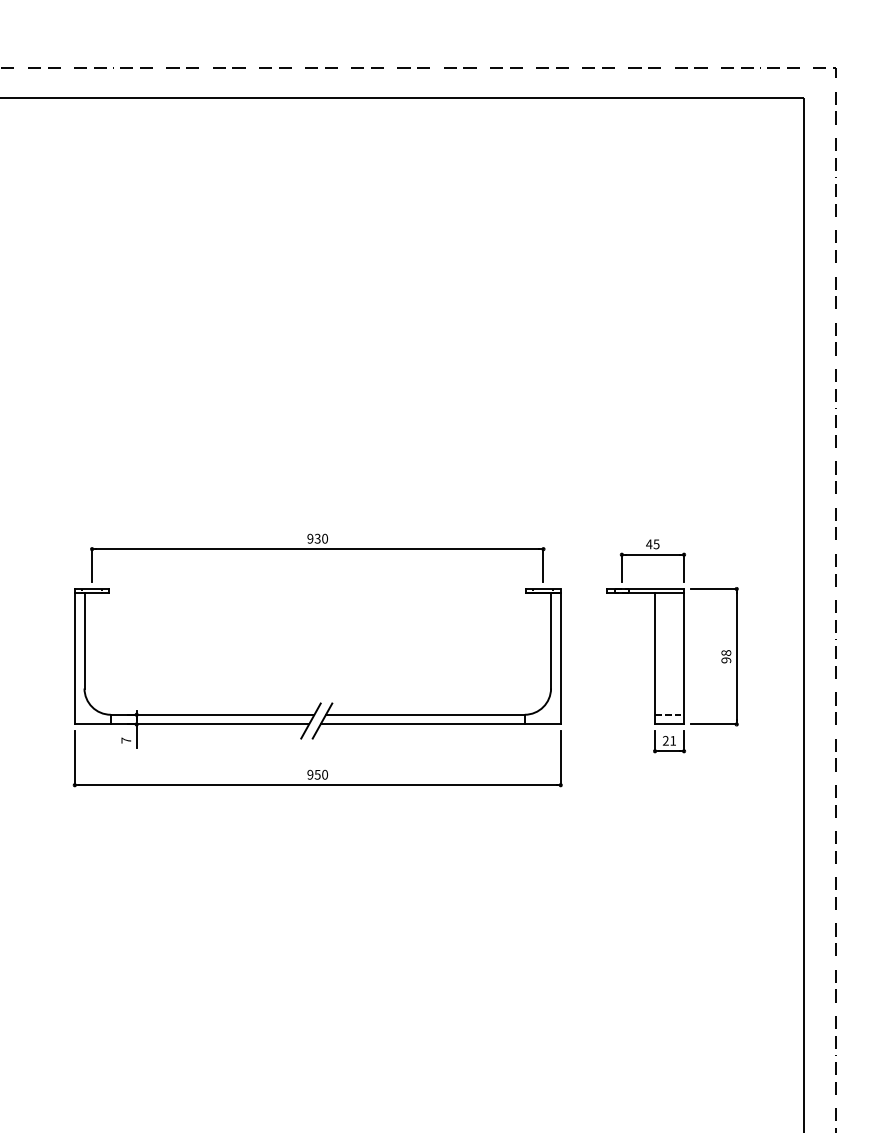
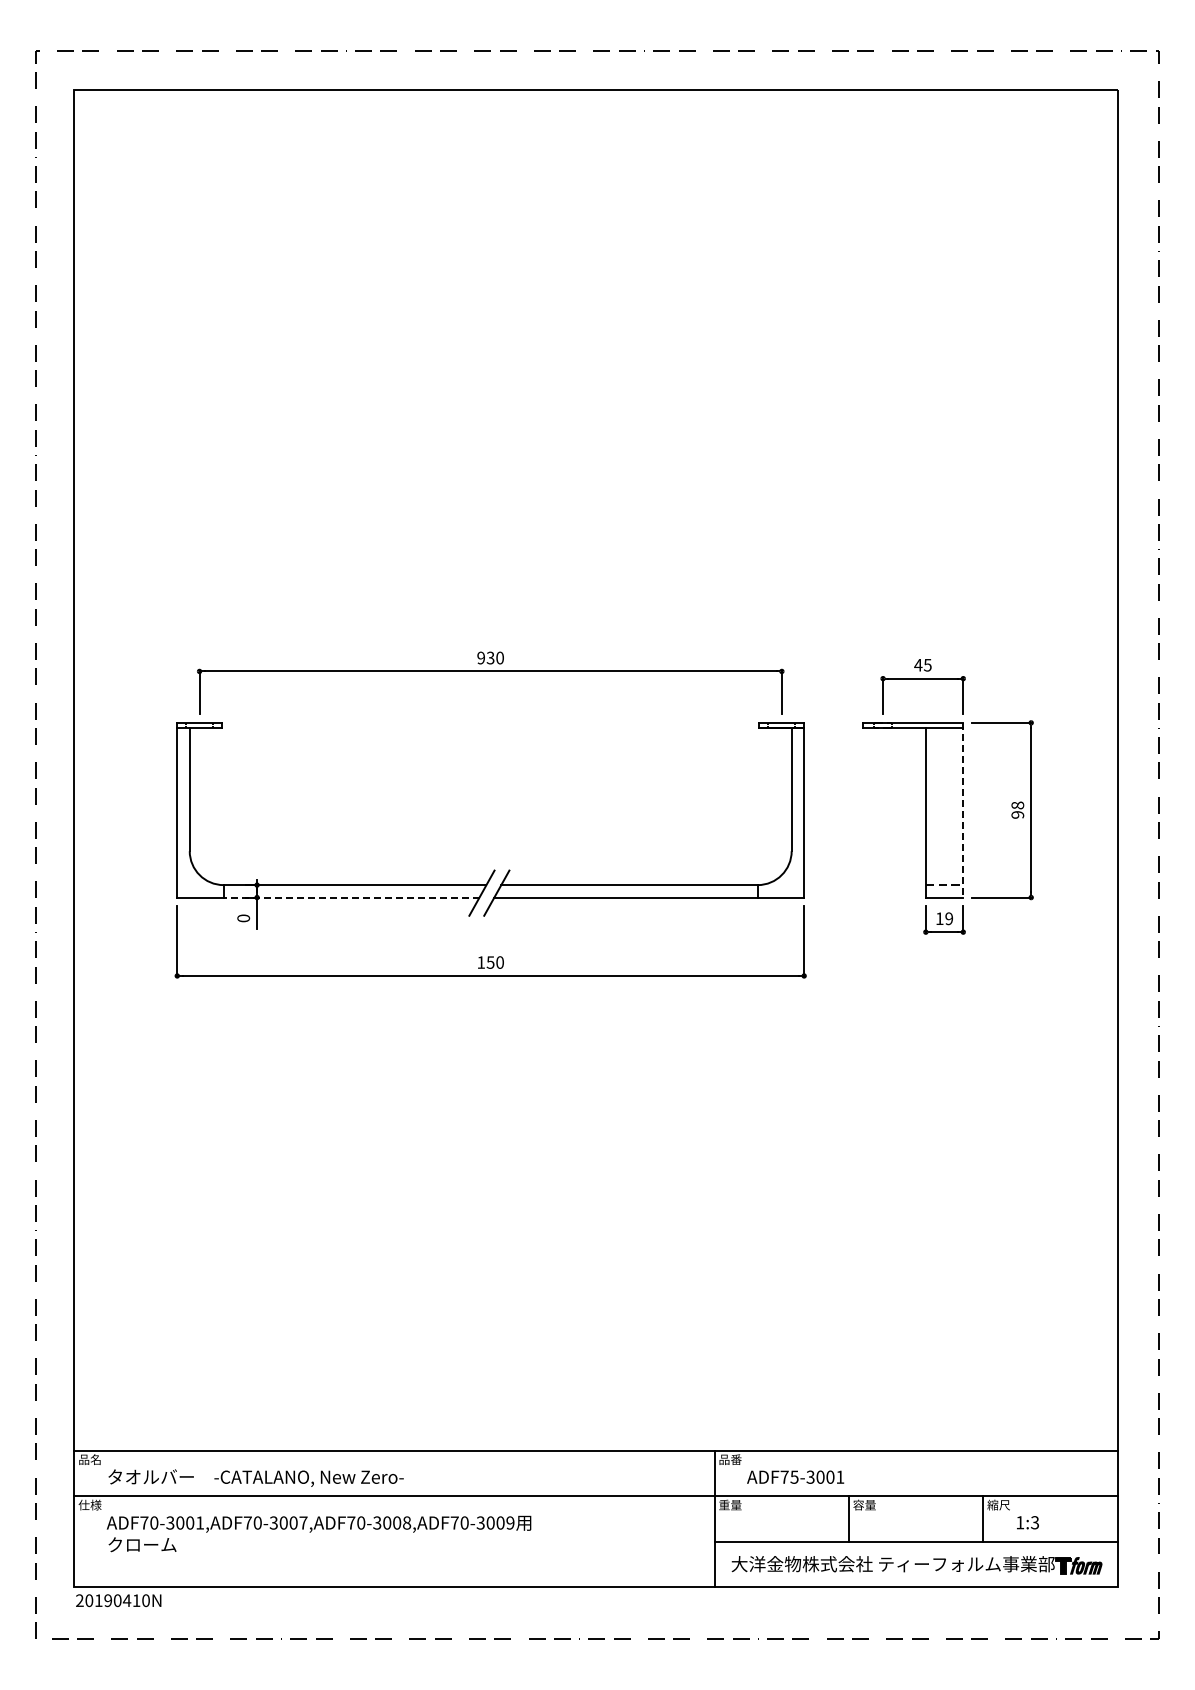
line: (684, 656) -> (963, 810), solid -> dashed
line: (209, 724) -> (351, 897), solid -> dashed
text: (126, 740) -> (243, 918), 7 -> 0
text: (668, 740) -> (943, 918), 21 -> 19
text: (309, 774) -> (480, 962), 950 -> 150

